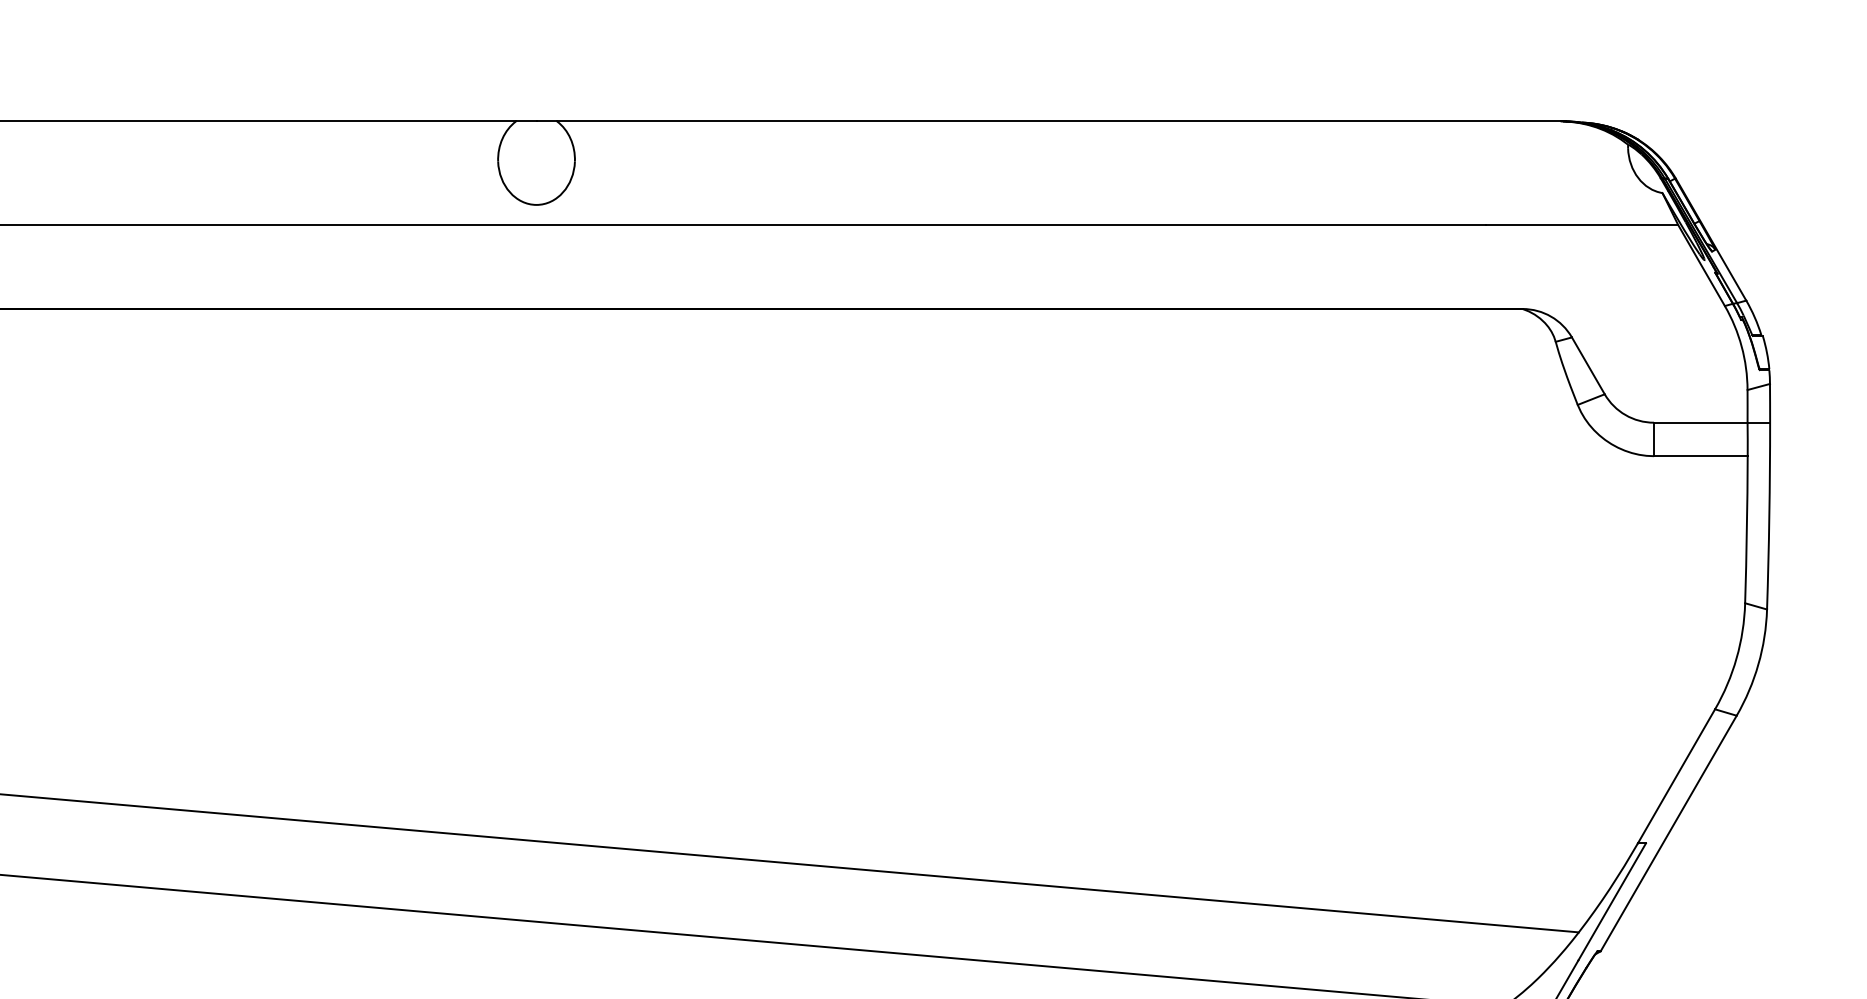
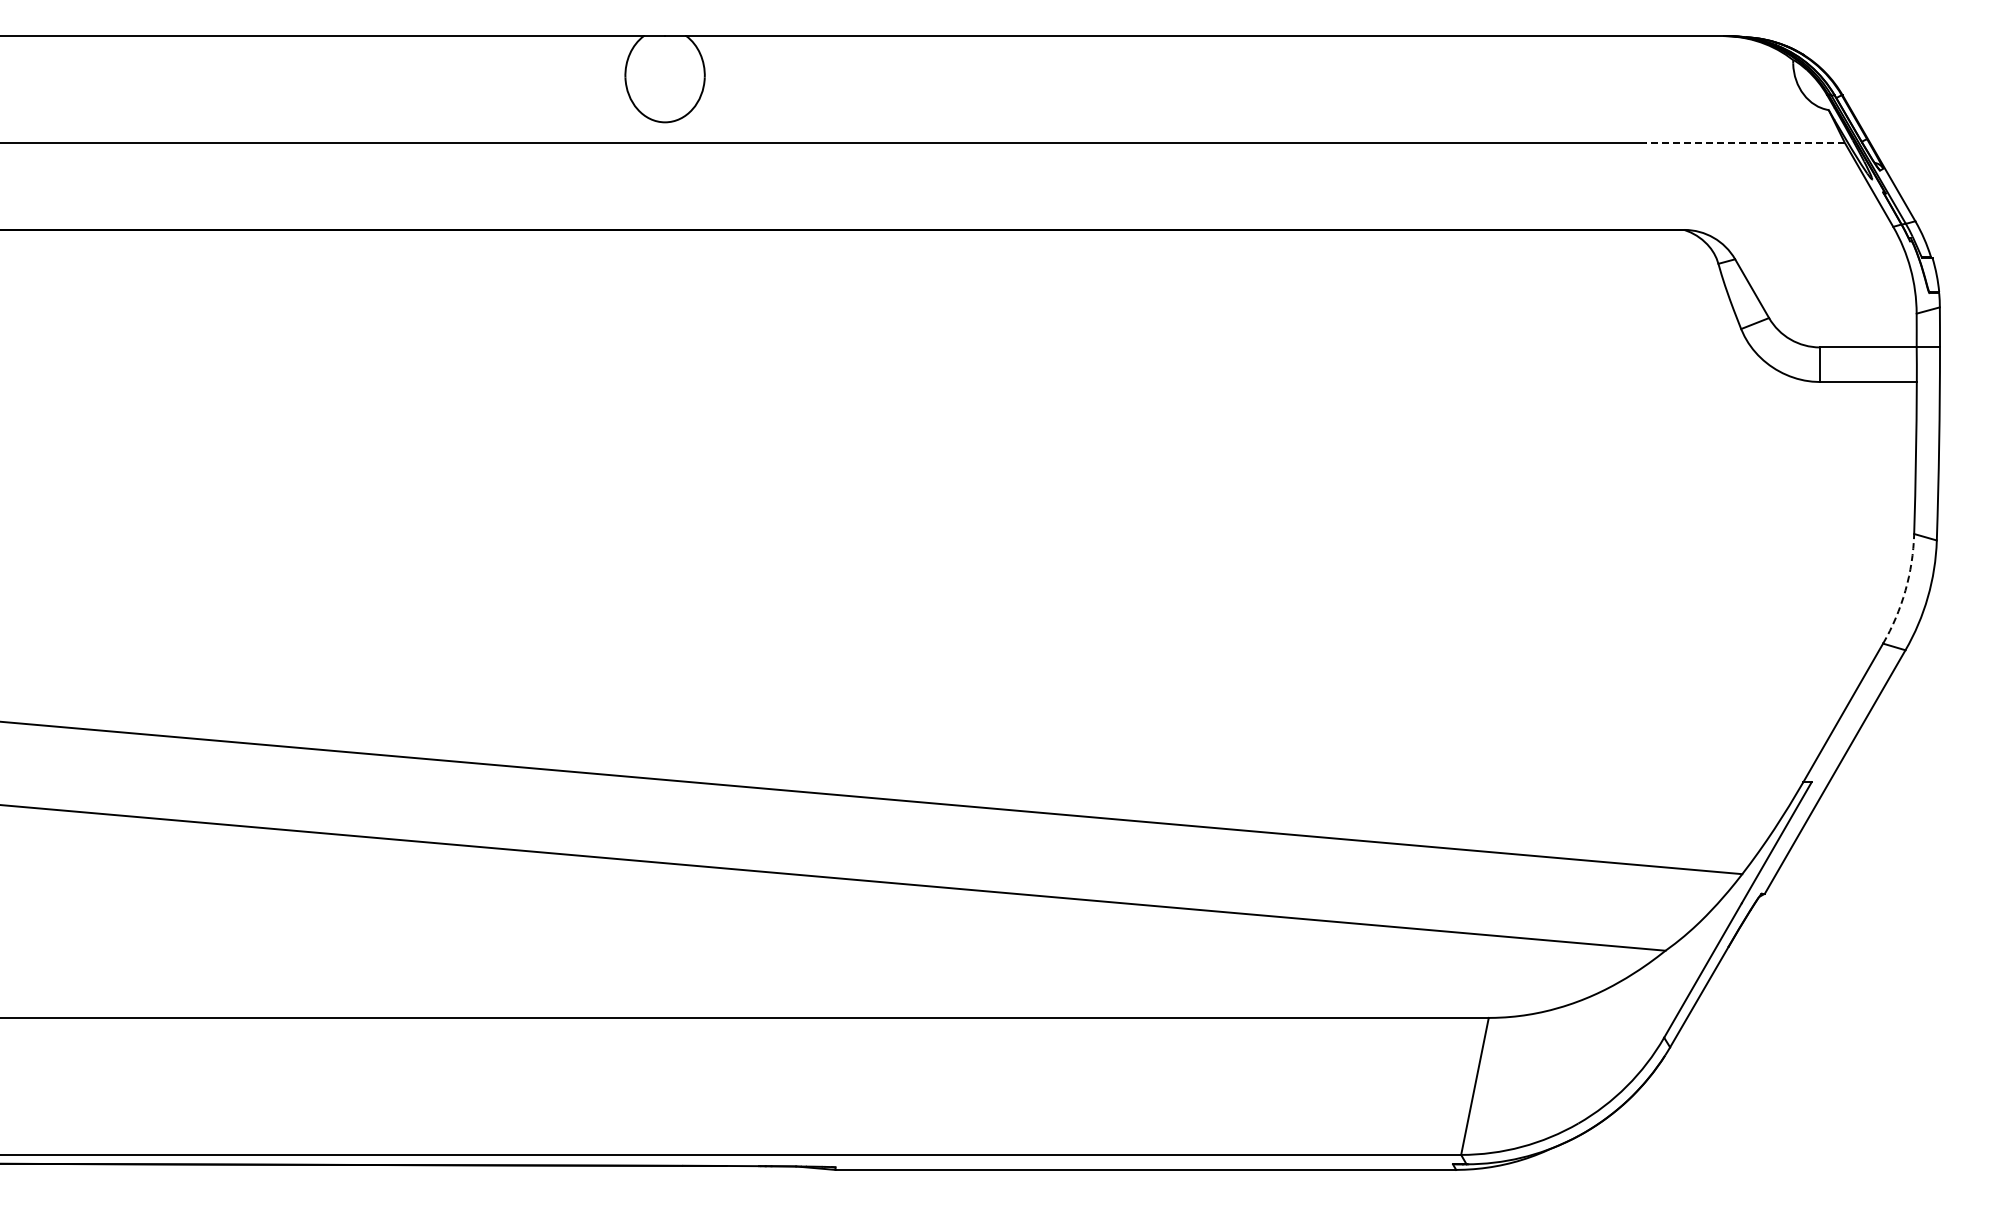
line: (1581, 225) -> (1745, 143), solid -> dashed
arc: (1736, 657) -> (1905, 590), solid -> dashed

